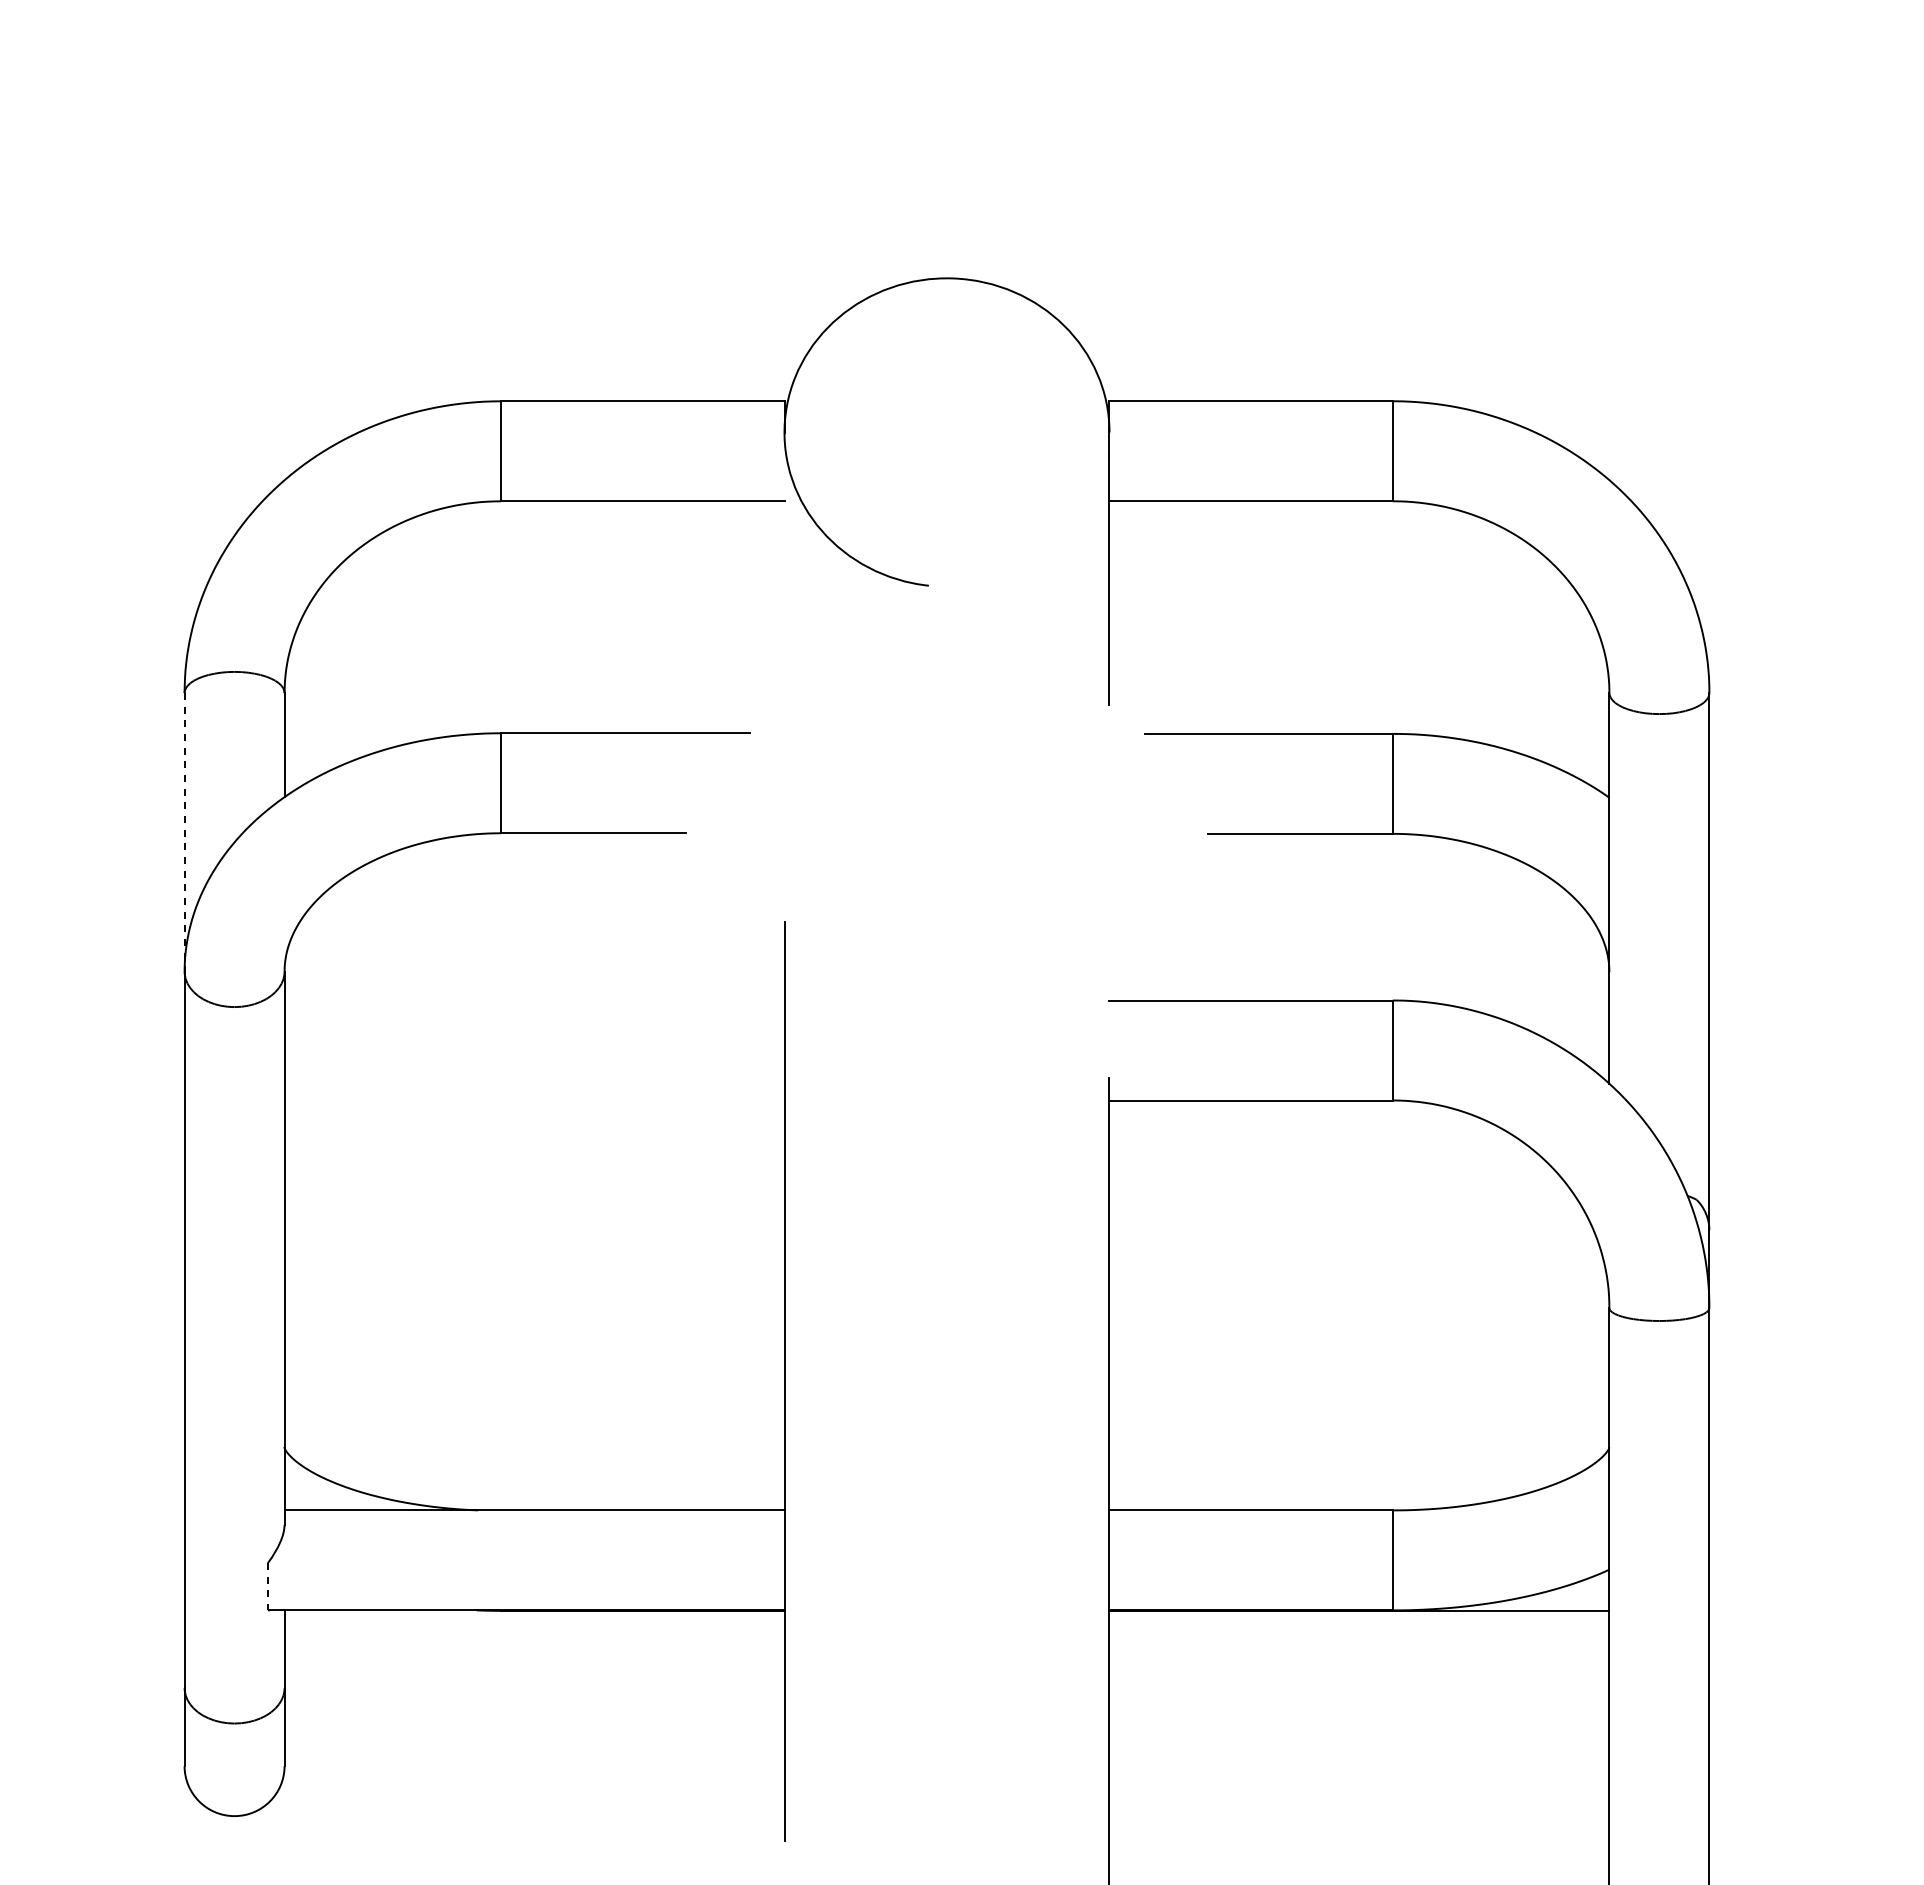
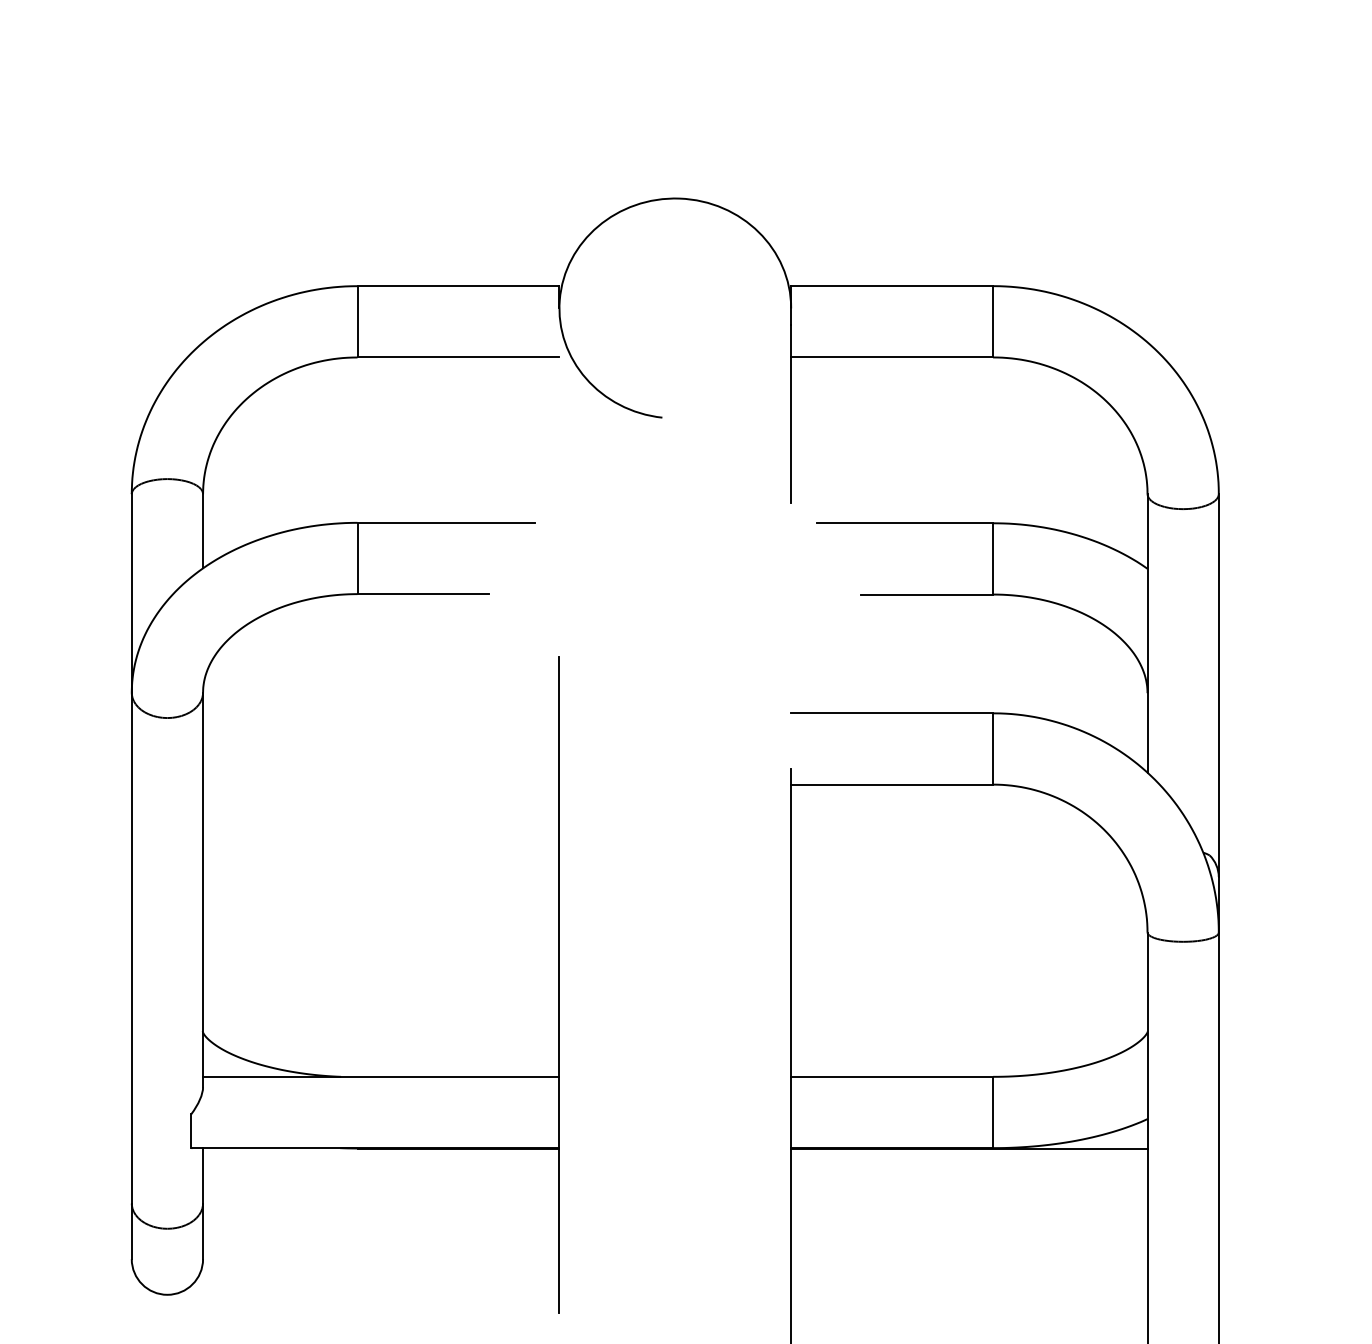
line: (184, 832) -> (131, 593), dashed -> solid
line: (267, 1586) -> (190, 1131), dashed -> solid

